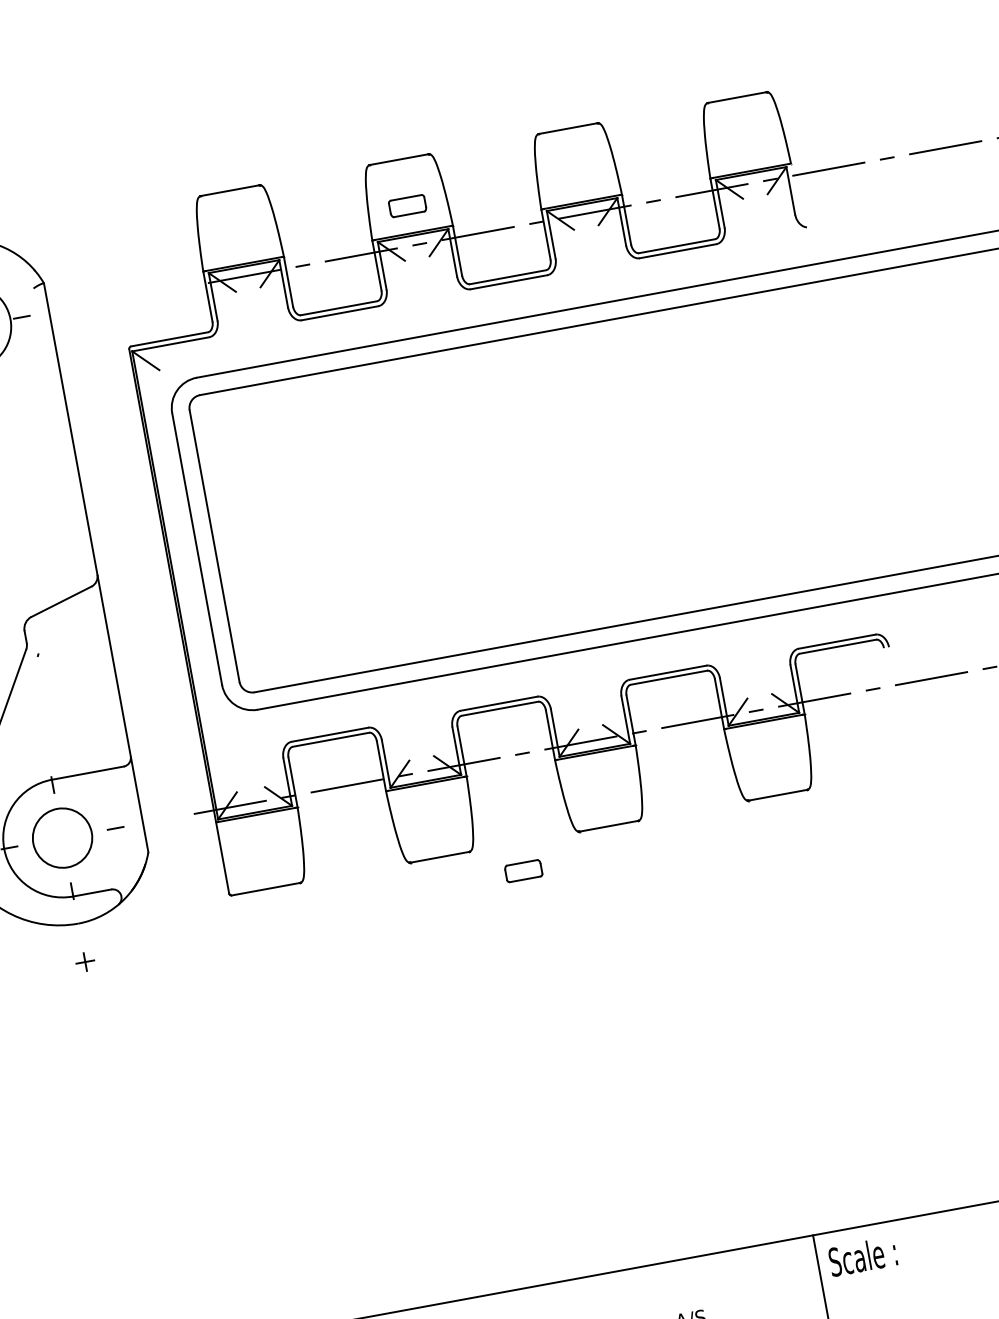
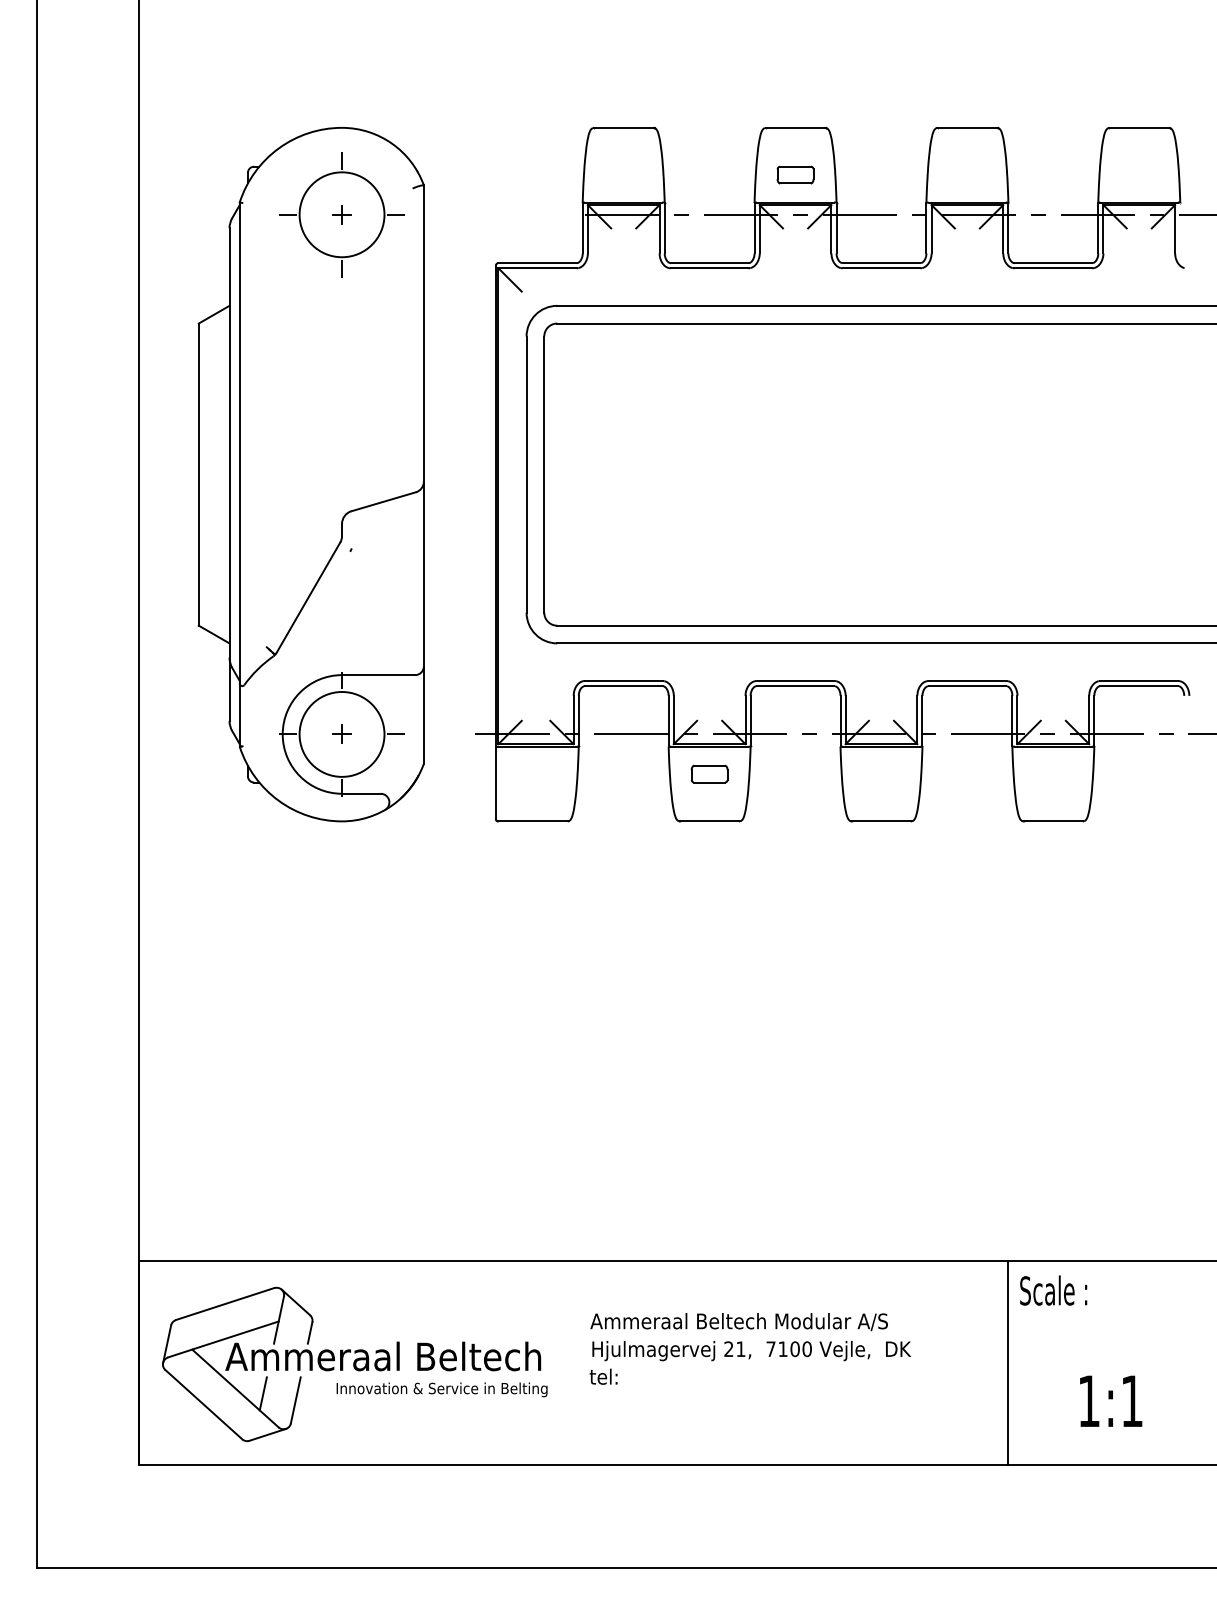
circle: (62, 838) -> (341, 734), size x1.43
part: (523, 870) -> (709, 773), moved
part: (84, 961) -> (341, 733), moved

